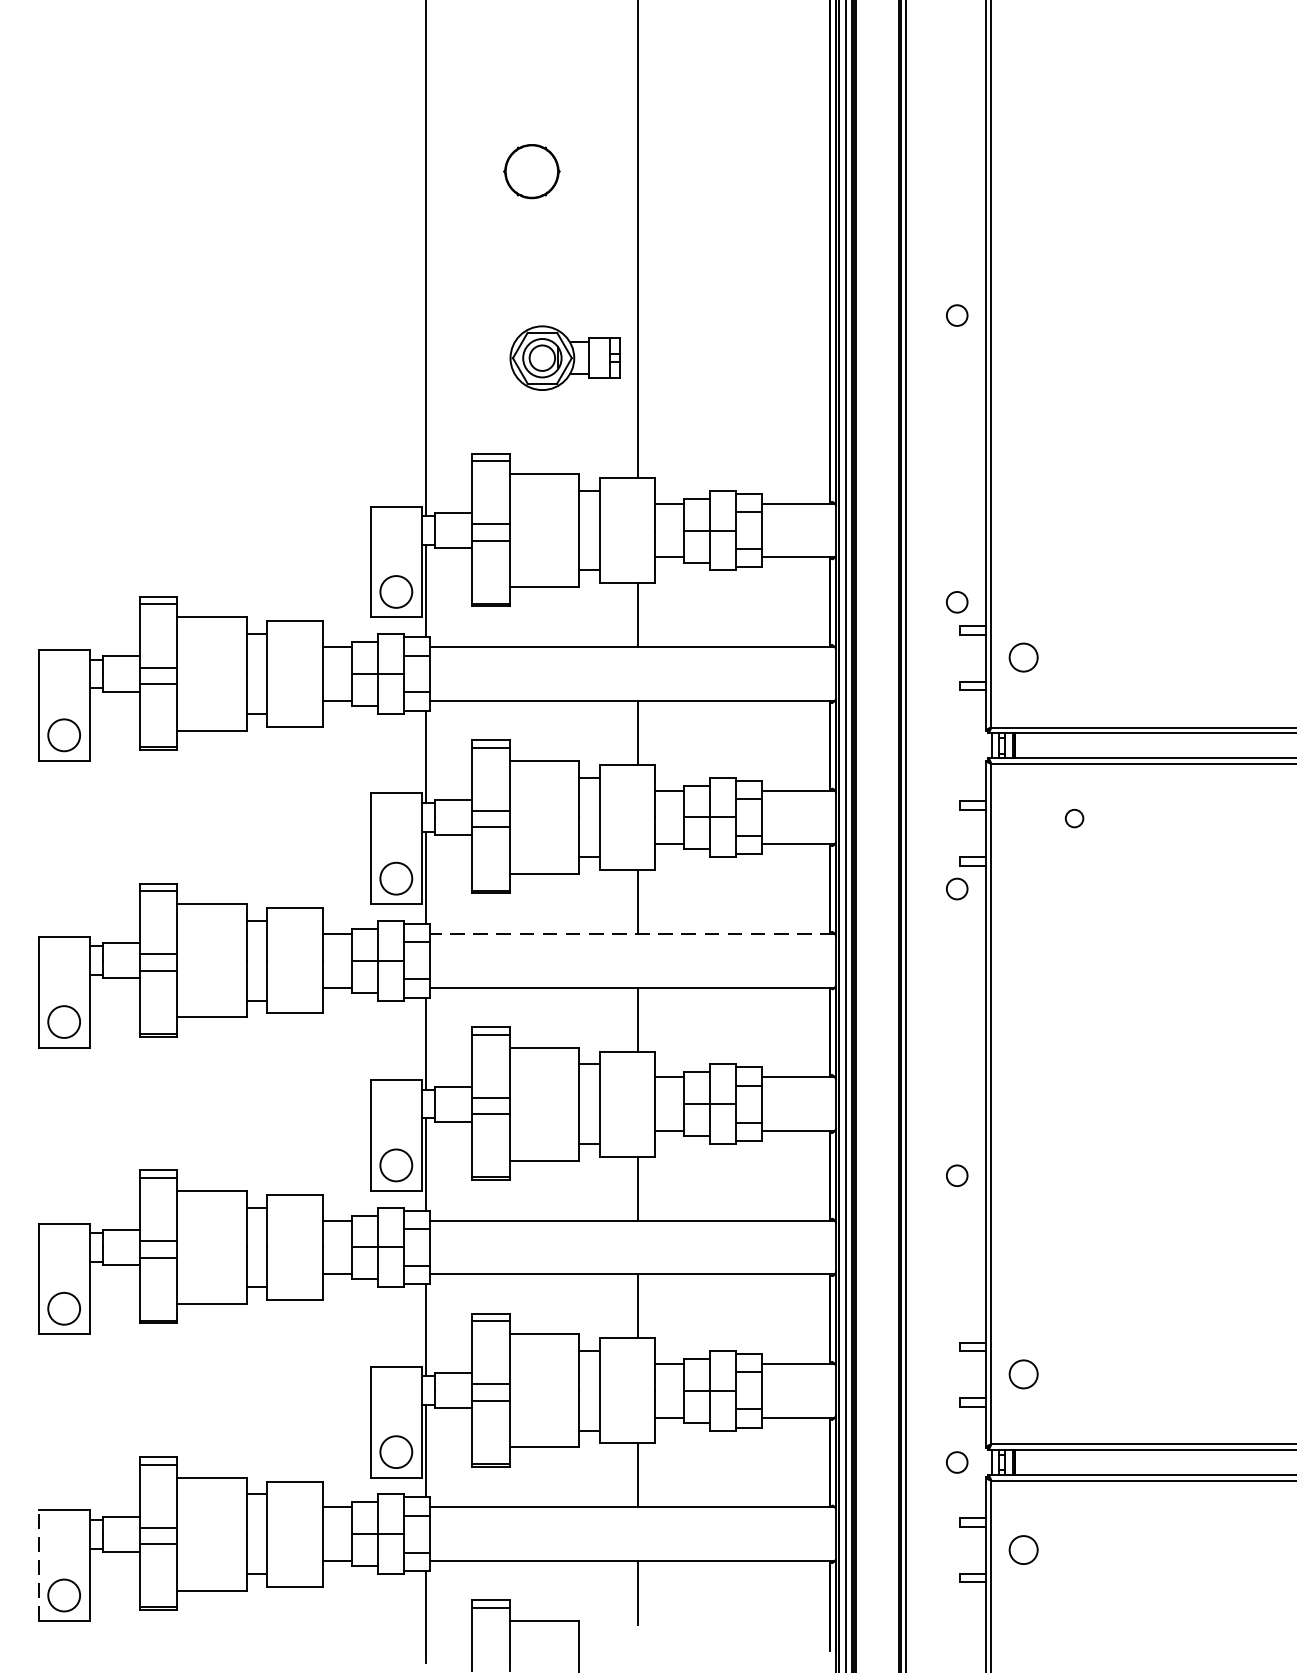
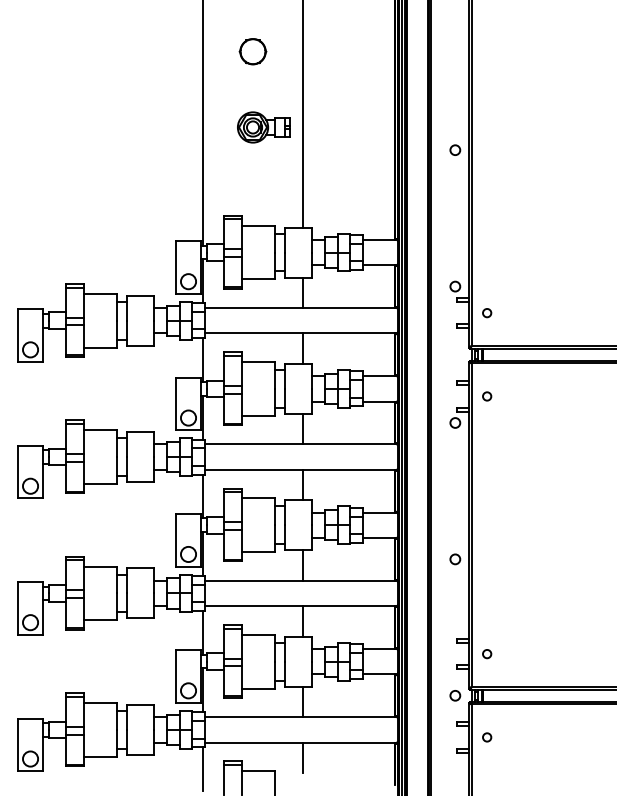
part: (530, 171) -> (252, 51), moved
part: (564, 358) -> (263, 127), moved
circle: (1024, 658) -> (487, 313), size x0.62
circle: (1075, 818) -> (487, 396), moved
line: (631, 934) -> (300, 444), dashed -> solid
circle: (1024, 1375) -> (487, 654), size x0.62
circle: (1024, 1550) -> (487, 737), size x0.62
line: (38, 1564) -> (18, 744), dashed -> solid

